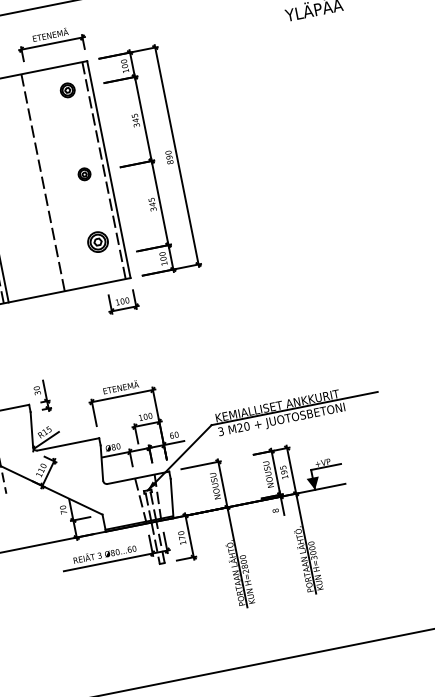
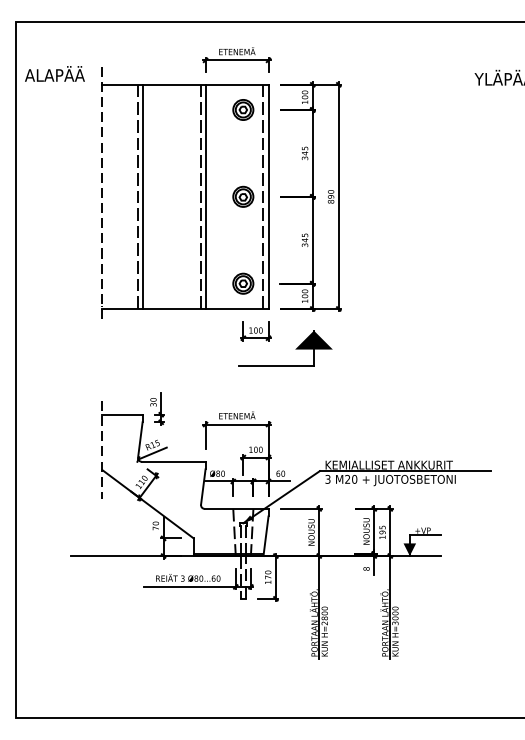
part: (67, 89) -> (243, 109), size x1.43
part: (84, 174) -> (243, 196), size x1.67
line: (47, 181) -> (205, 196), added
part: (98, 241) -> (243, 283), moved
part: (164, 312) -> (295, 349), added

